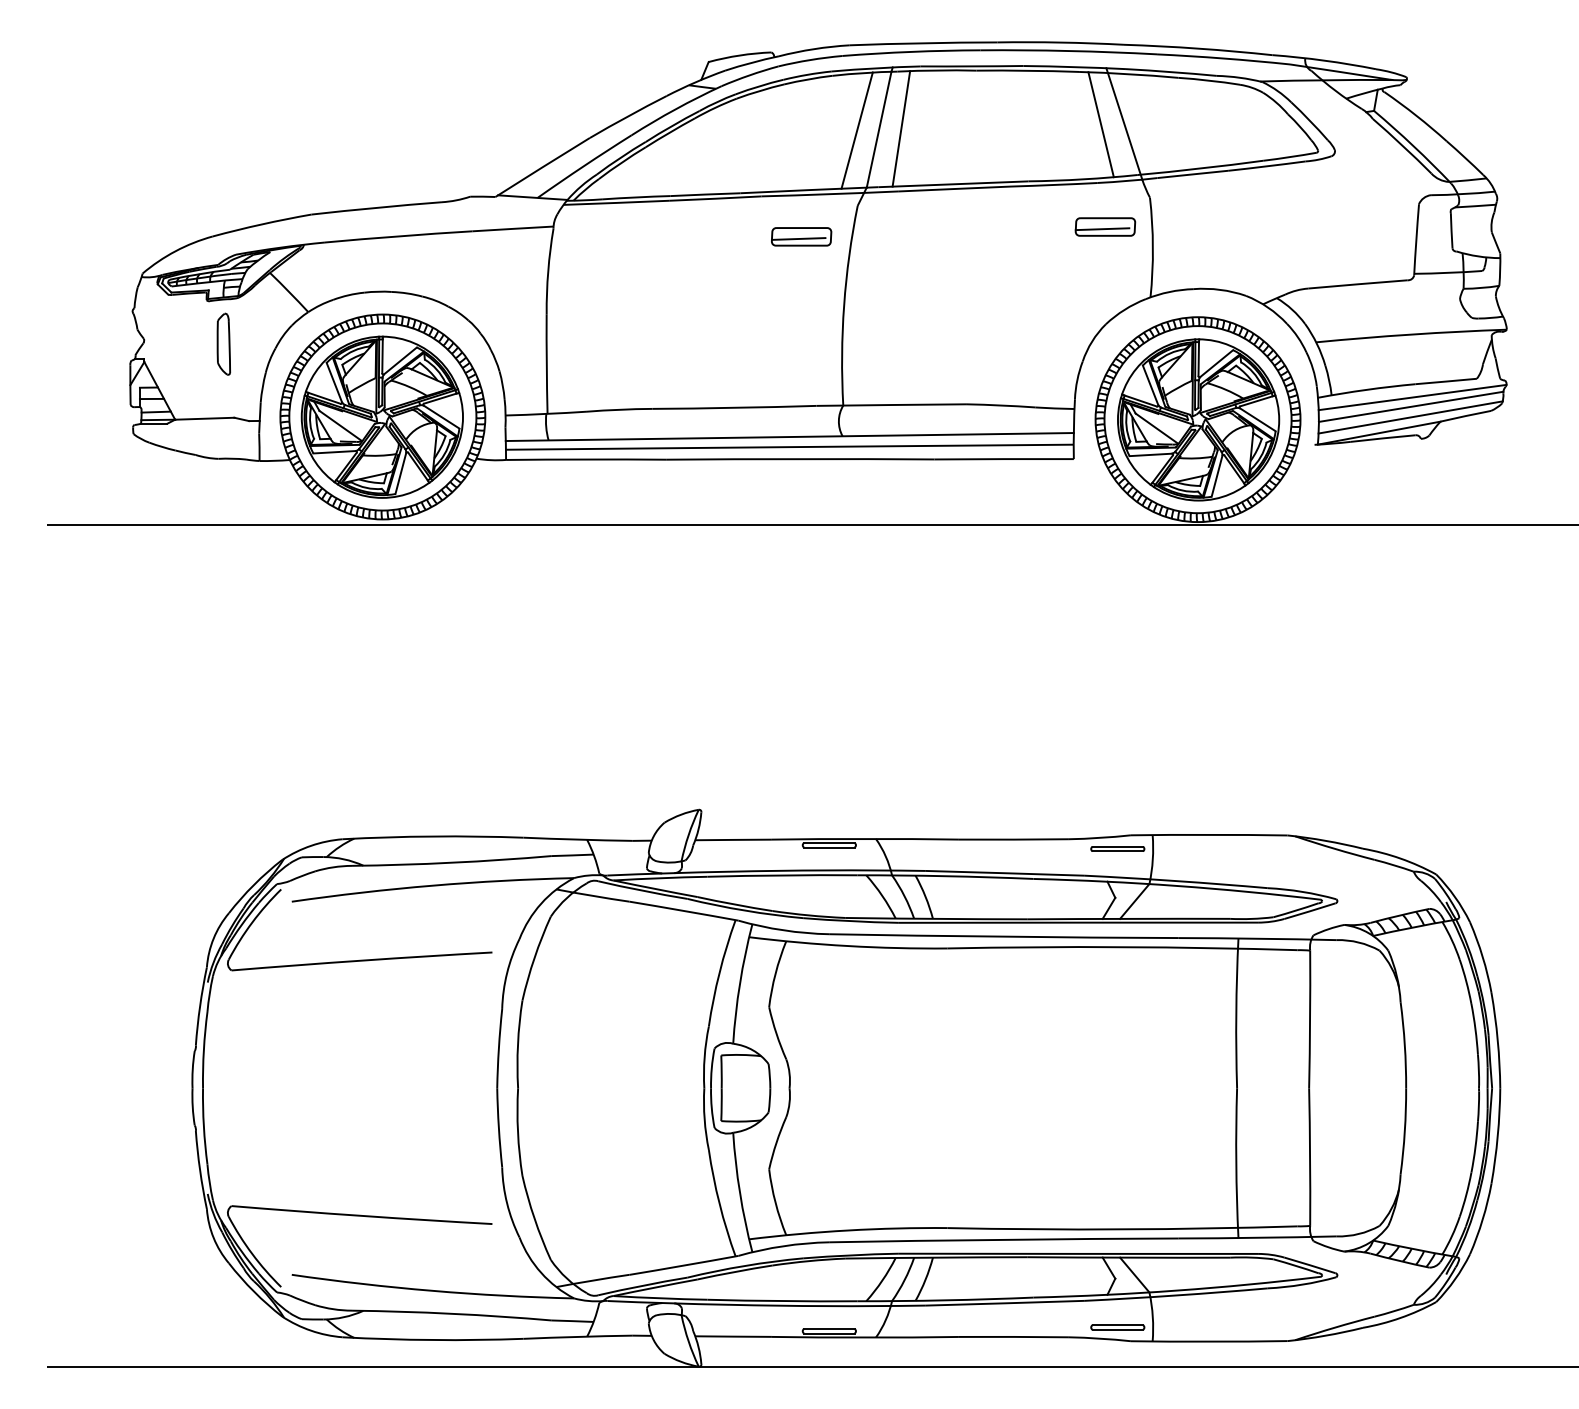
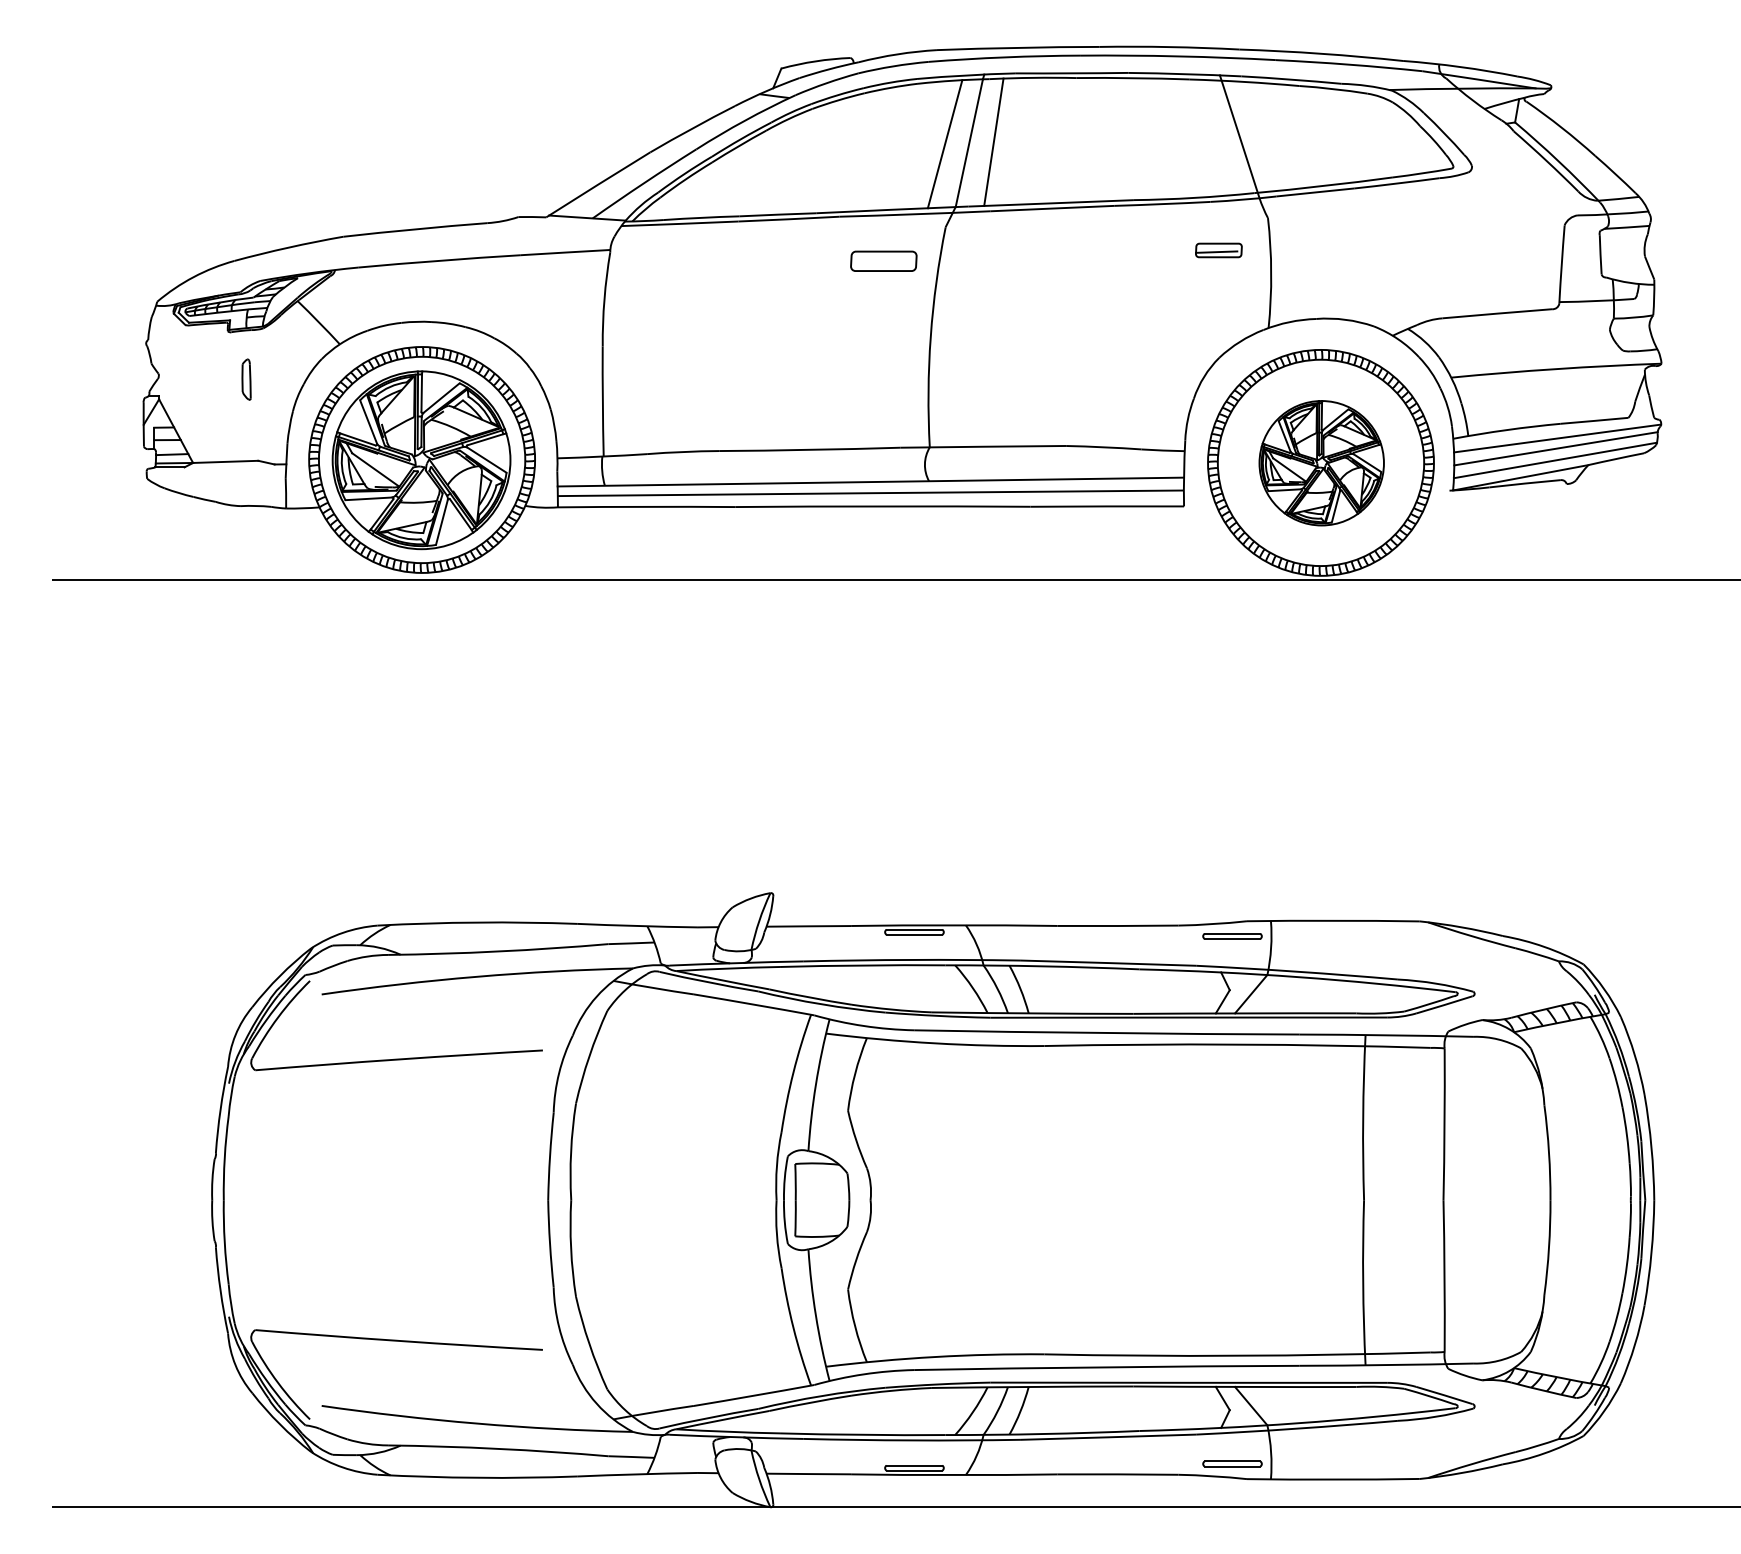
line: (1100, 124) -> (1213, 137), removed
part: (1105, 226) -> (1218, 249), size x0.7
line: (798, 238) -> (880, 263), removed
part: (223, 343) -> (246, 378), size x0.6
part: (1198, 419) -> (1321, 462), size x0.7

